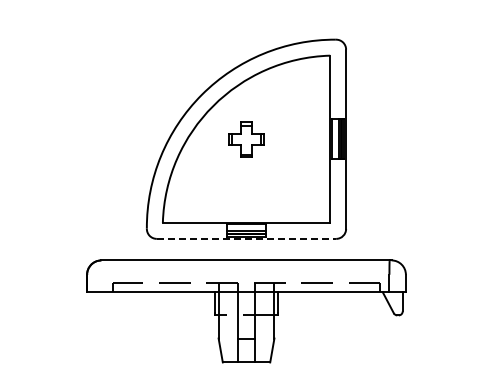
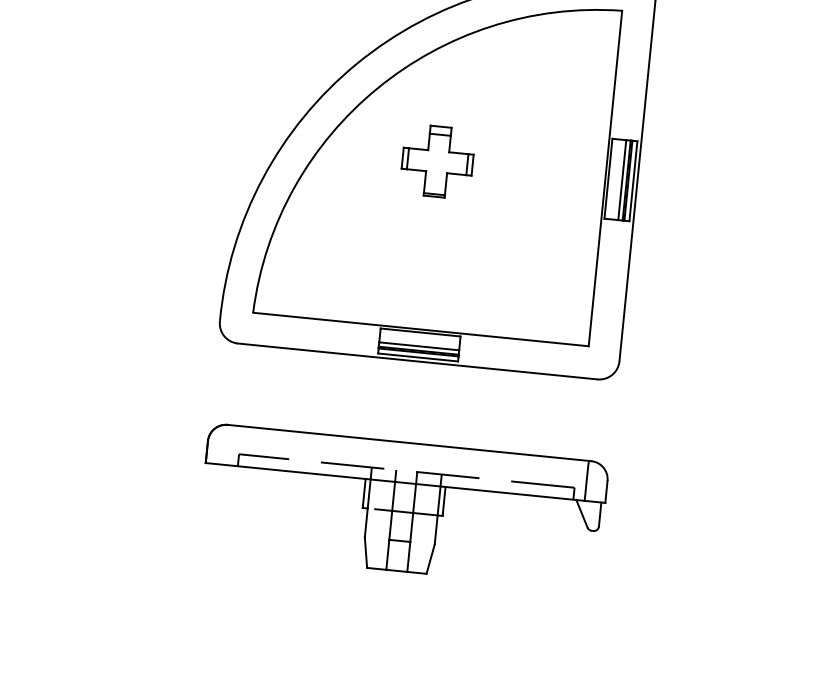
line: (246, 238) -> (417, 360), dashed -> solid
part: (246, 311) -> (403, 507), size x0.62

